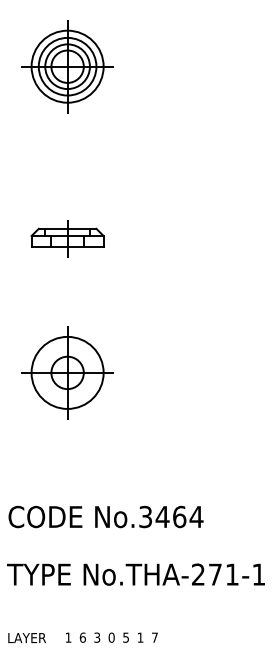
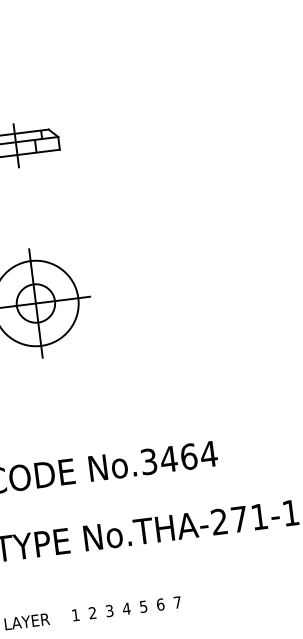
text: (82, 637) -> (92, 612), 6 -> 2
text: (111, 637) -> (126, 608), 0 -> 4
text: (140, 637) -> (160, 604), 1 -> 6

